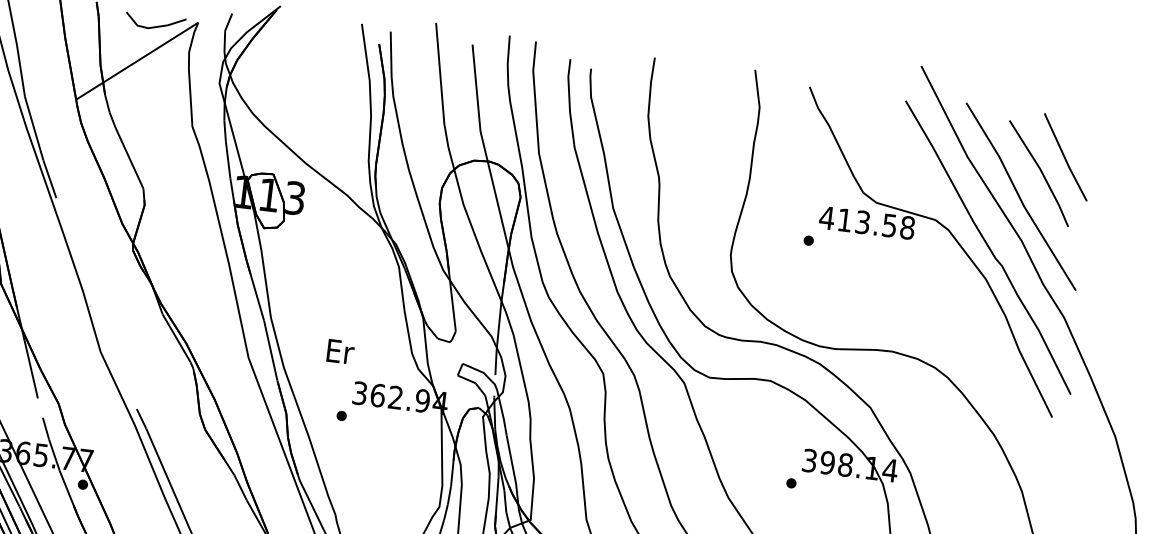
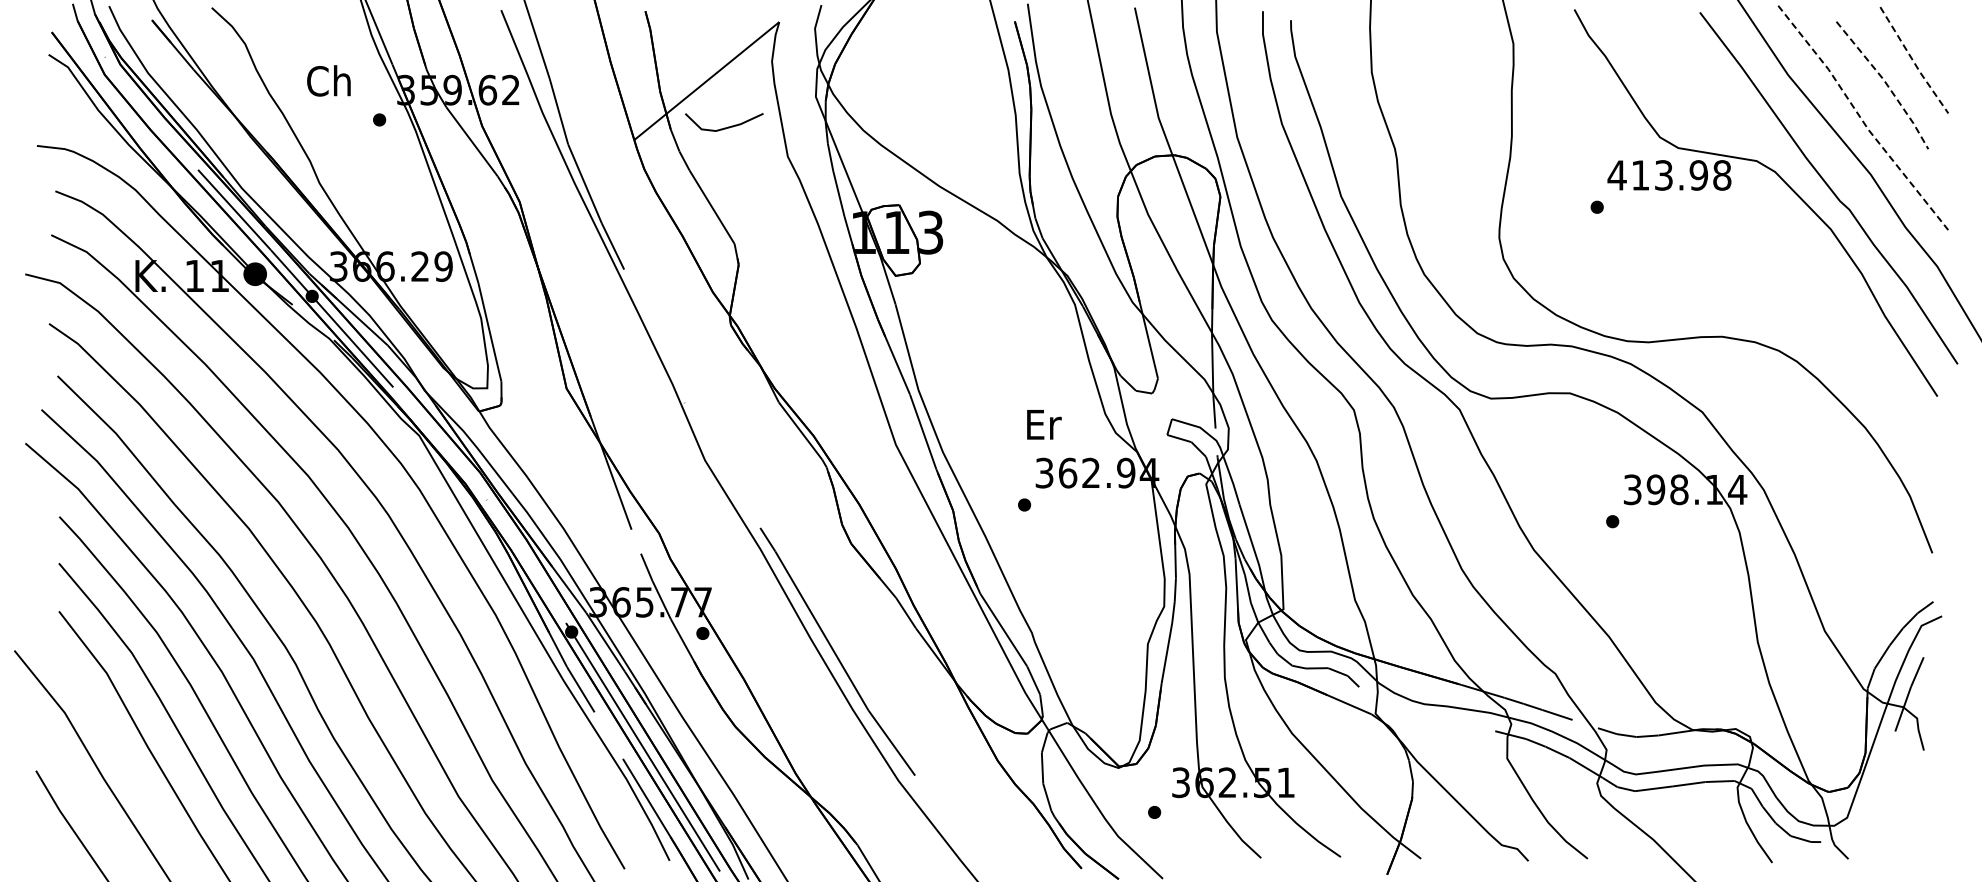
line: (157, 25) -> (727, 126), moved
line: (1064, 158) -> (1913, 62), solid -> dashed
line: (1042, 172) -> (1886, 83), solid -> dashed
line: (1019, 197) -> (1861, 119), solid -> dashed
text: (889, 225) -> (1698, 175), 413.58 -> 413.98
text: (340, 351) -> (1044, 424), moved

